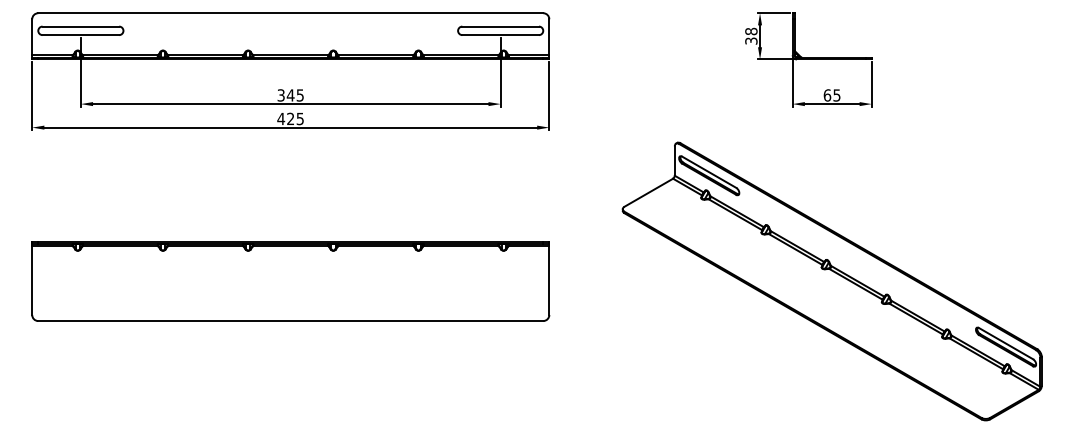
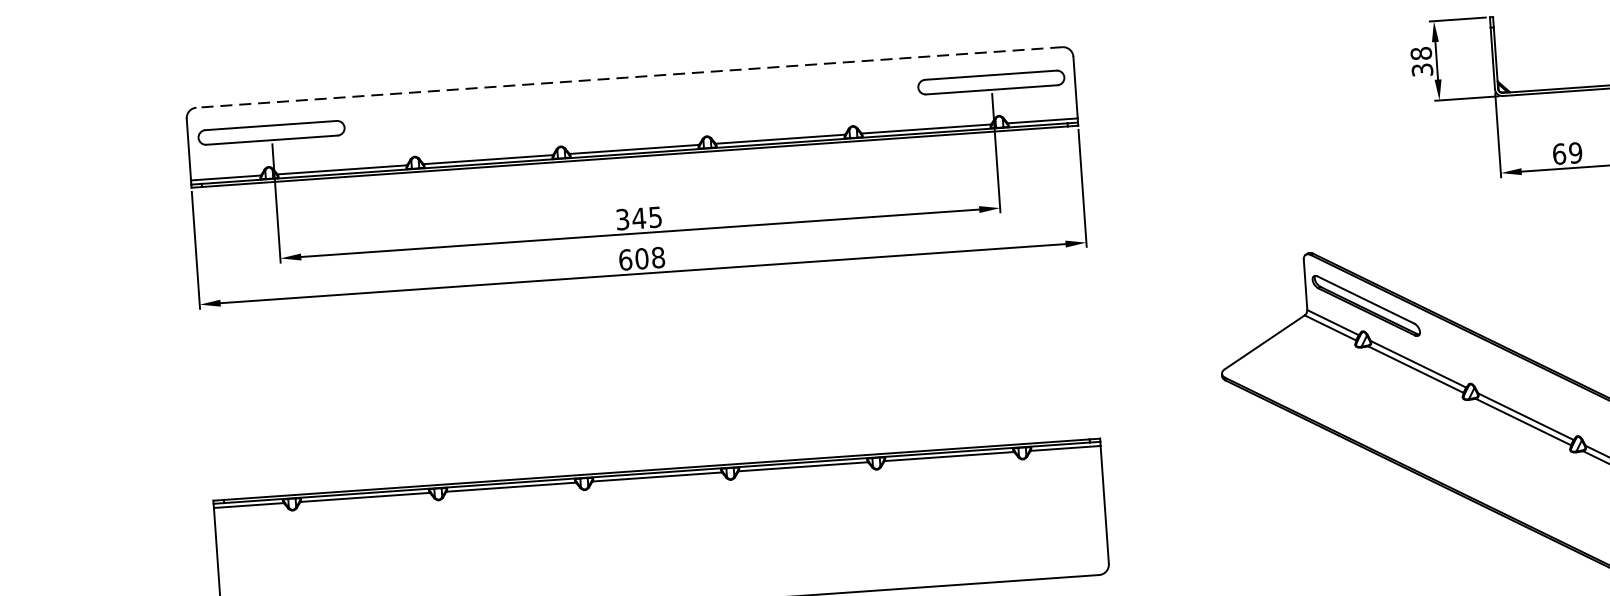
line: (290, 13) -> (628, 77), solid -> dashed
text: (836, 95) -> (1574, 153), 65 -> 69
text: (290, 118) -> (641, 258), 425 -> 608

